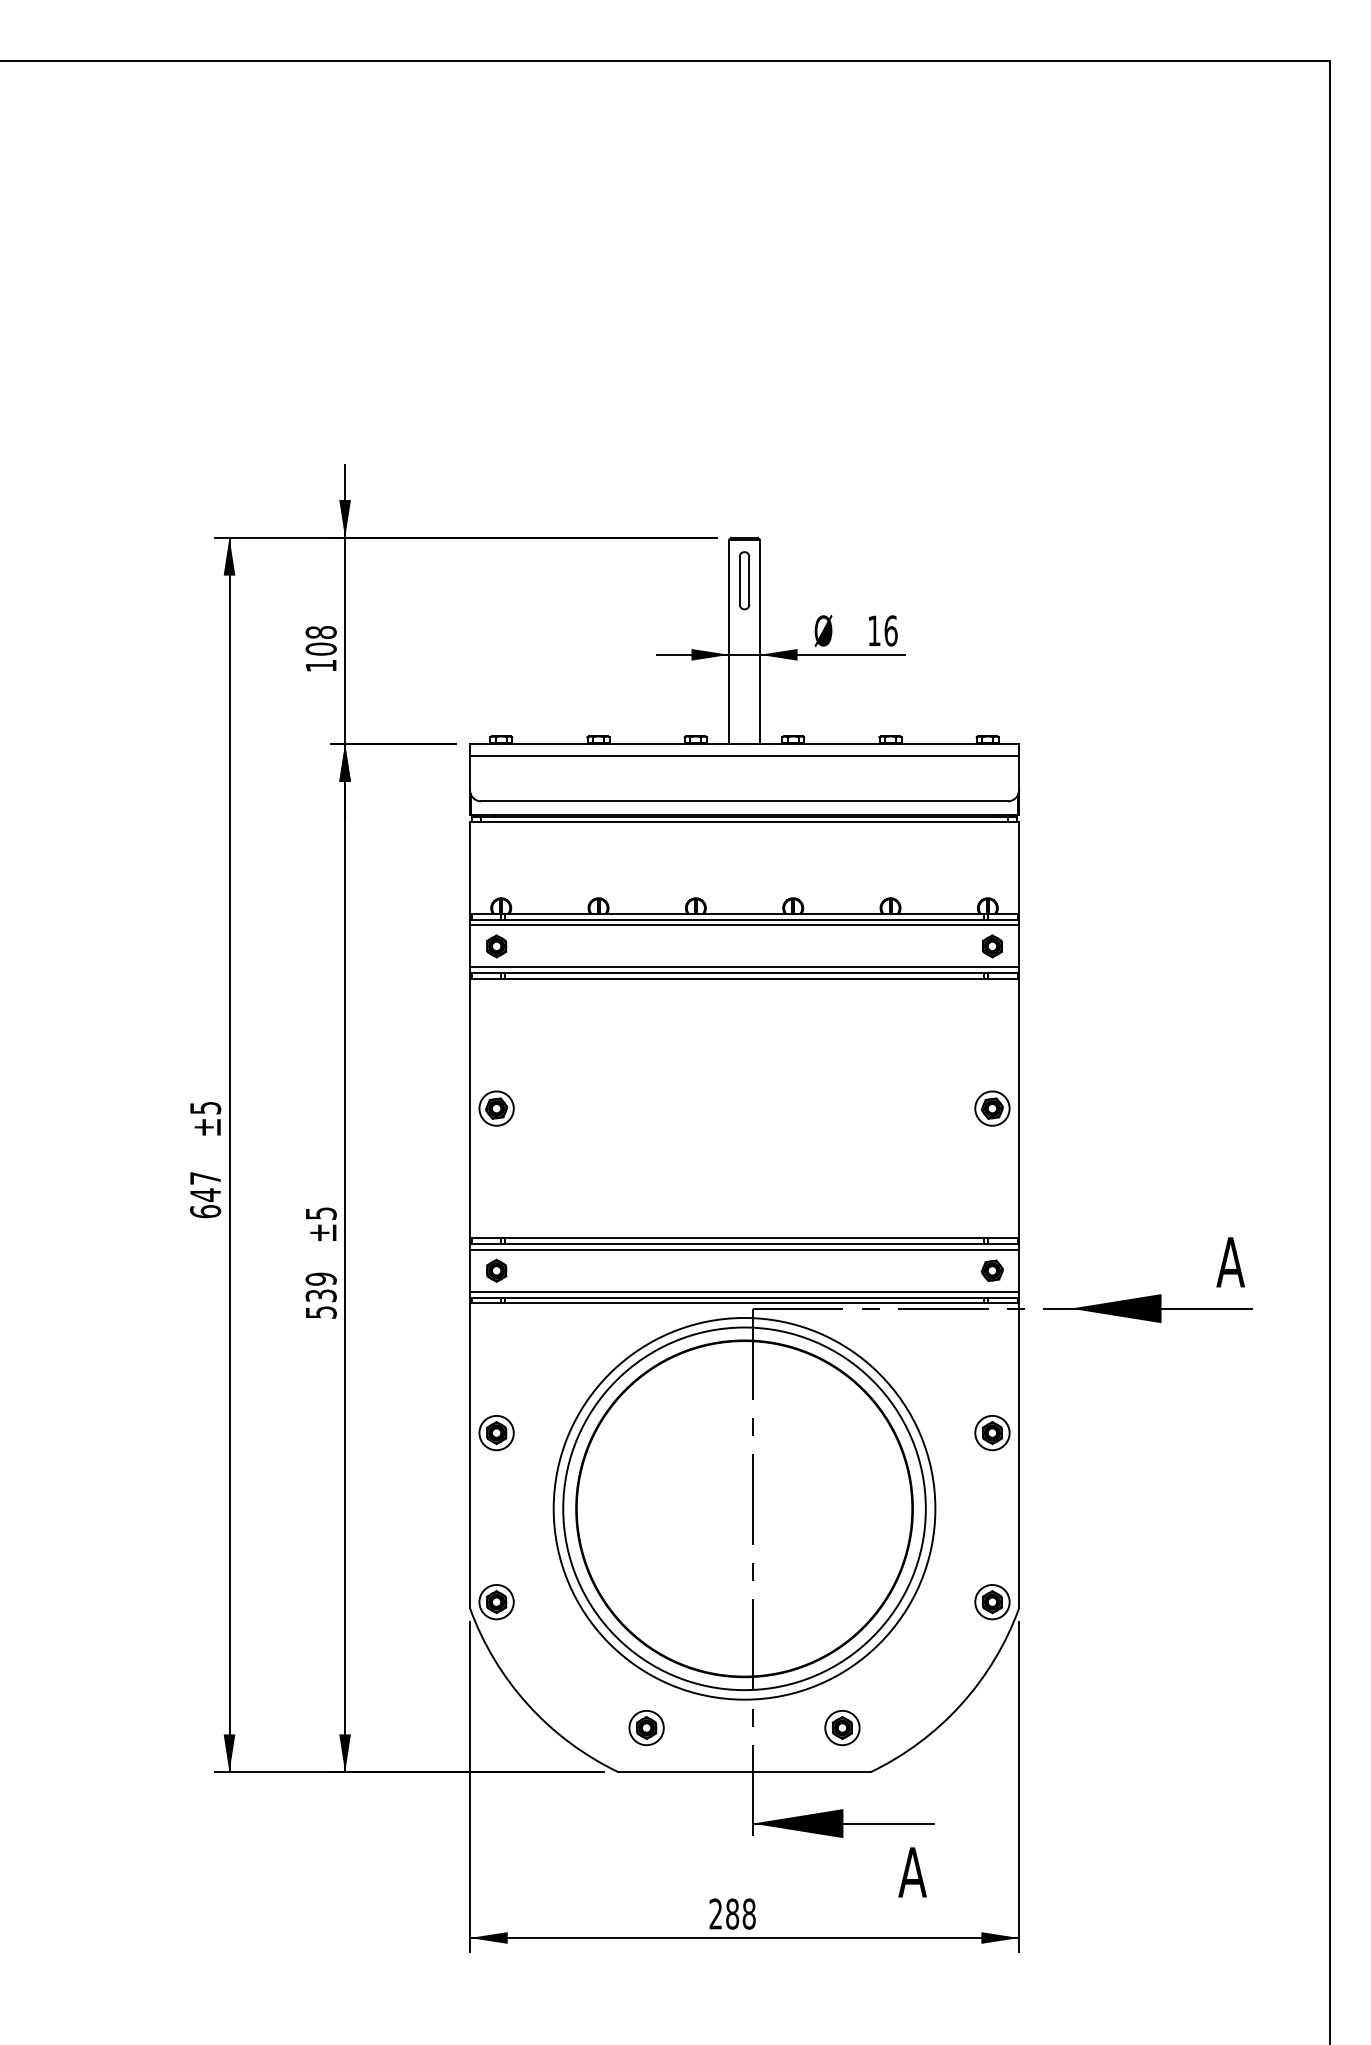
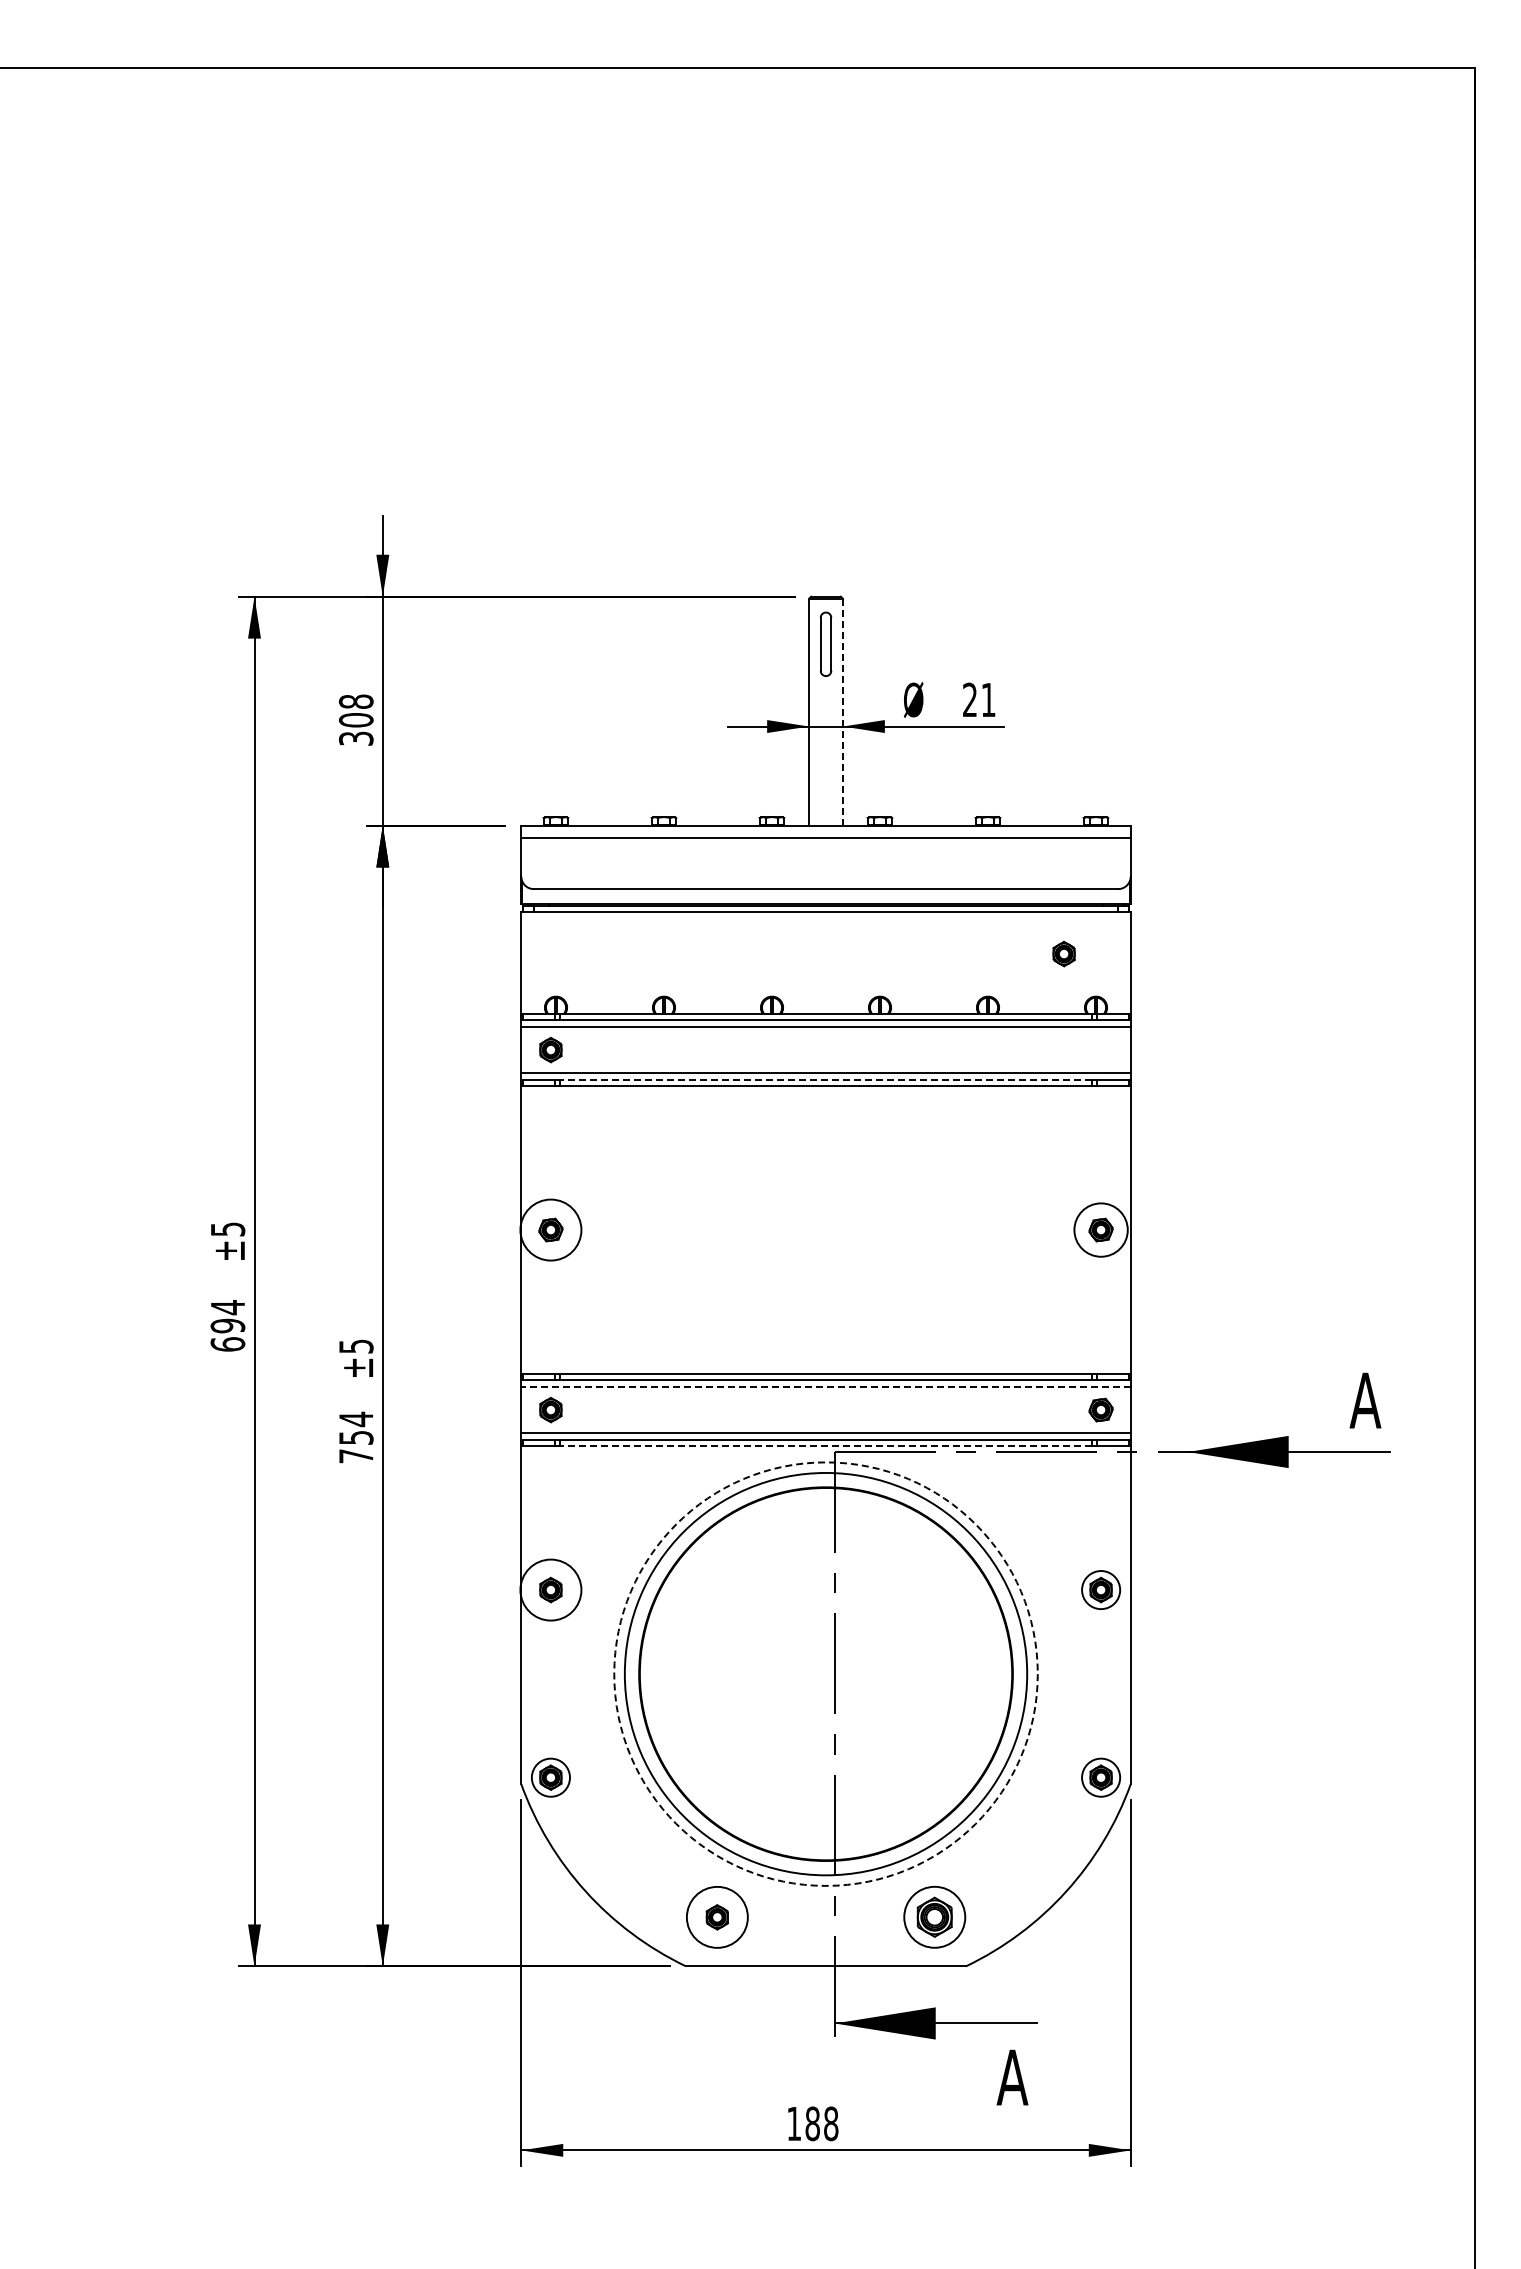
text: (882, 630) -> (979, 699), 16 -> 21
line: (759, 641) -> (842, 711), solid -> dashed
text: (320, 665) -> (355, 738), 108 -> 308
part: (991, 945) -> (1063, 953), moved
line: (744, 972) -> (825, 1079), solid -> dashed
circle: (496, 1109) -> (550, 1230), size x1.6
circle: (992, 1109) -> (1101, 1230), size x1.4
text: (205, 1186) -> (227, 1316), 647 -> 694
line: (744, 1249) -> (826, 1386), solid -> dashed
text: (320, 1295) -> (355, 1437), 539 -> 754
line: (744, 1303) -> (825, 1446), solid -> dashed
circle: (496, 1433) -> (550, 1590), size x1.6
circle: (744, 1508) -> (825, 1673), solid -> dashed
circle: (646, 1728) -> (717, 1917), size x1.6
part: (842, 1728) -> (934, 1917), size x1.6
text: (715, 1913) -> (793, 2123), 288 -> 188

